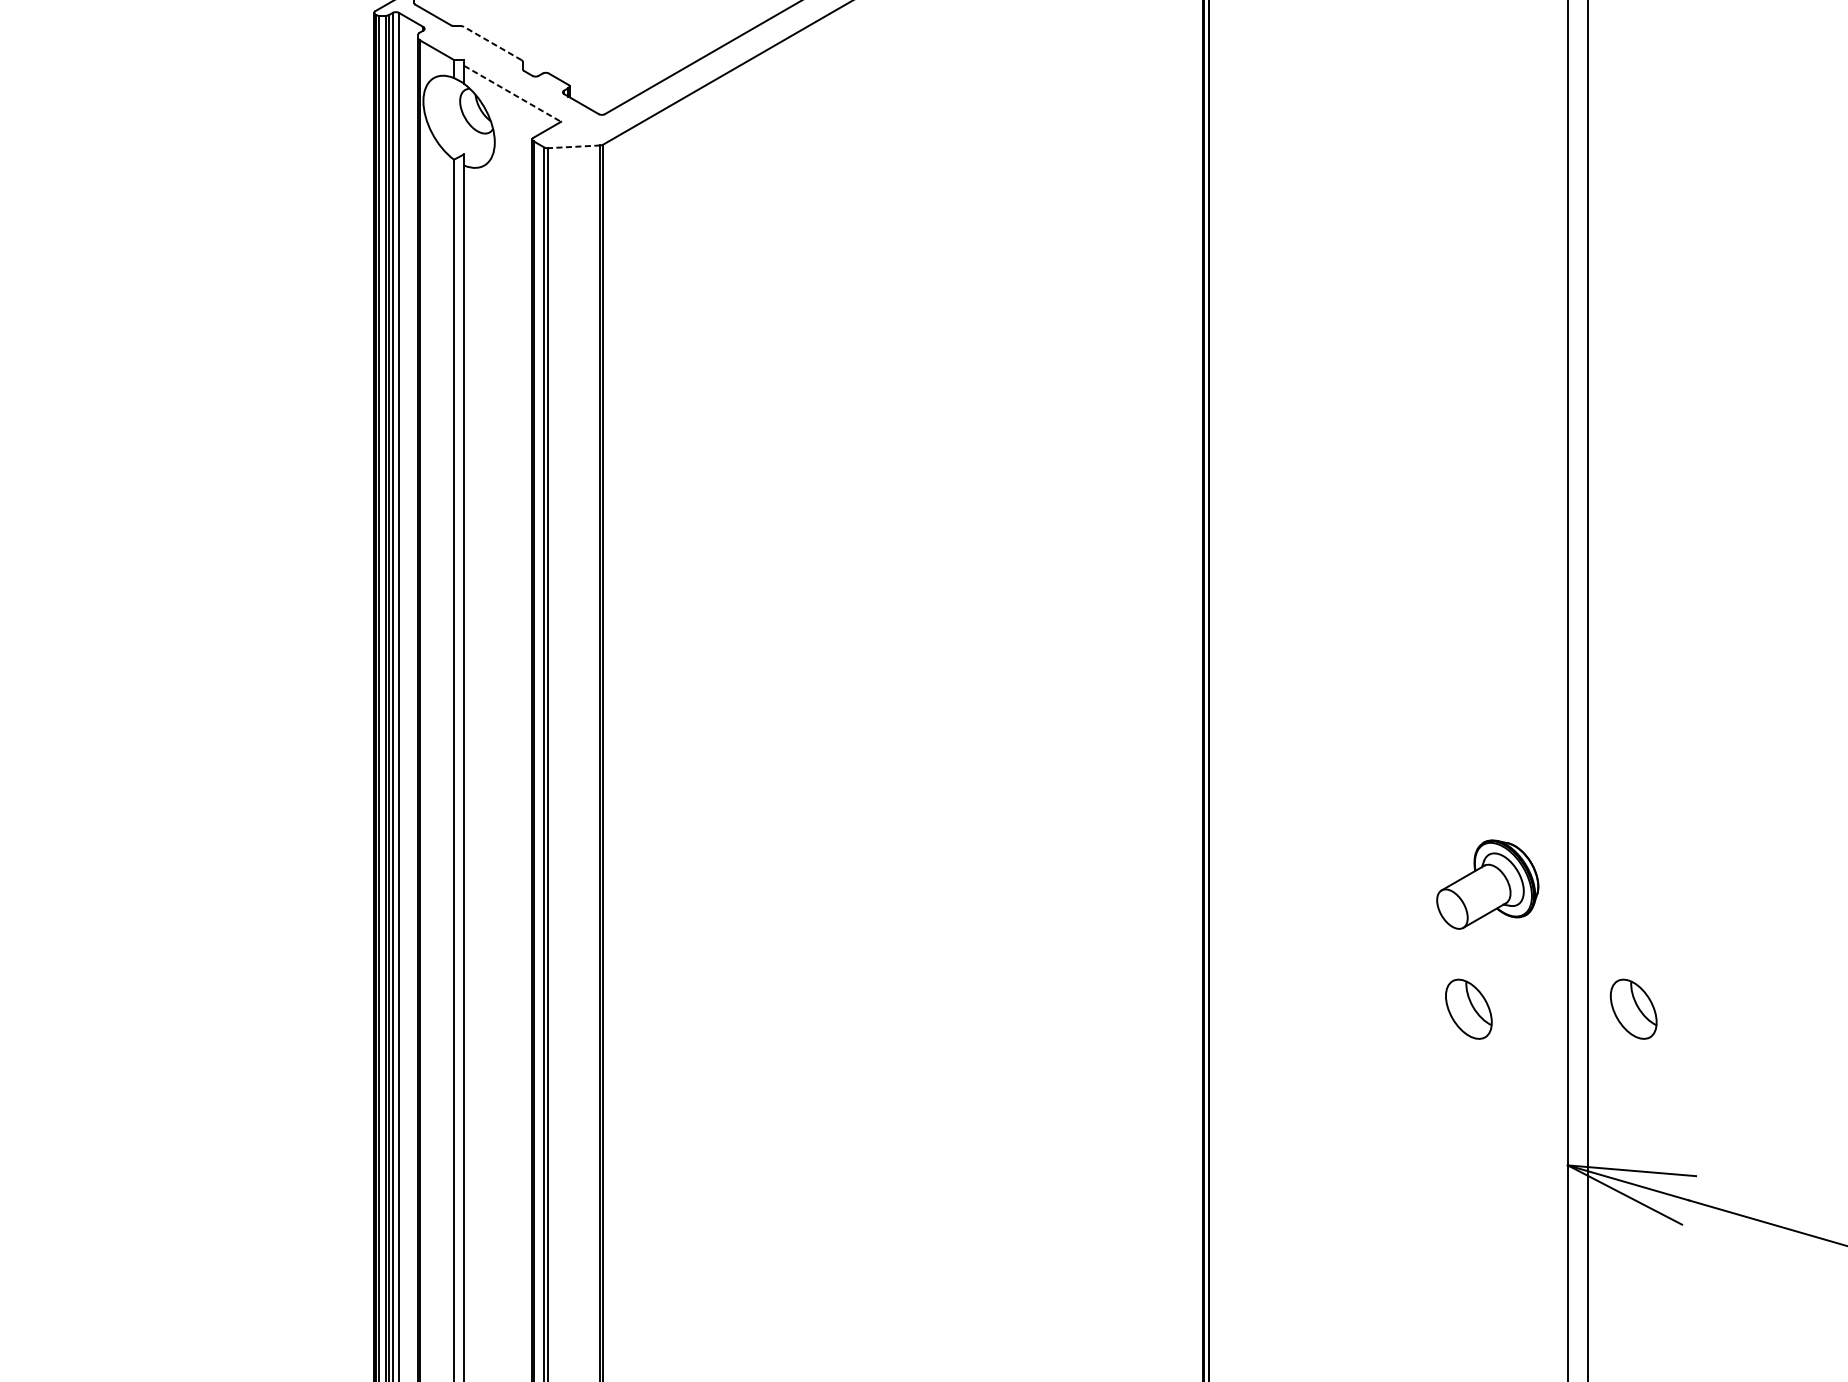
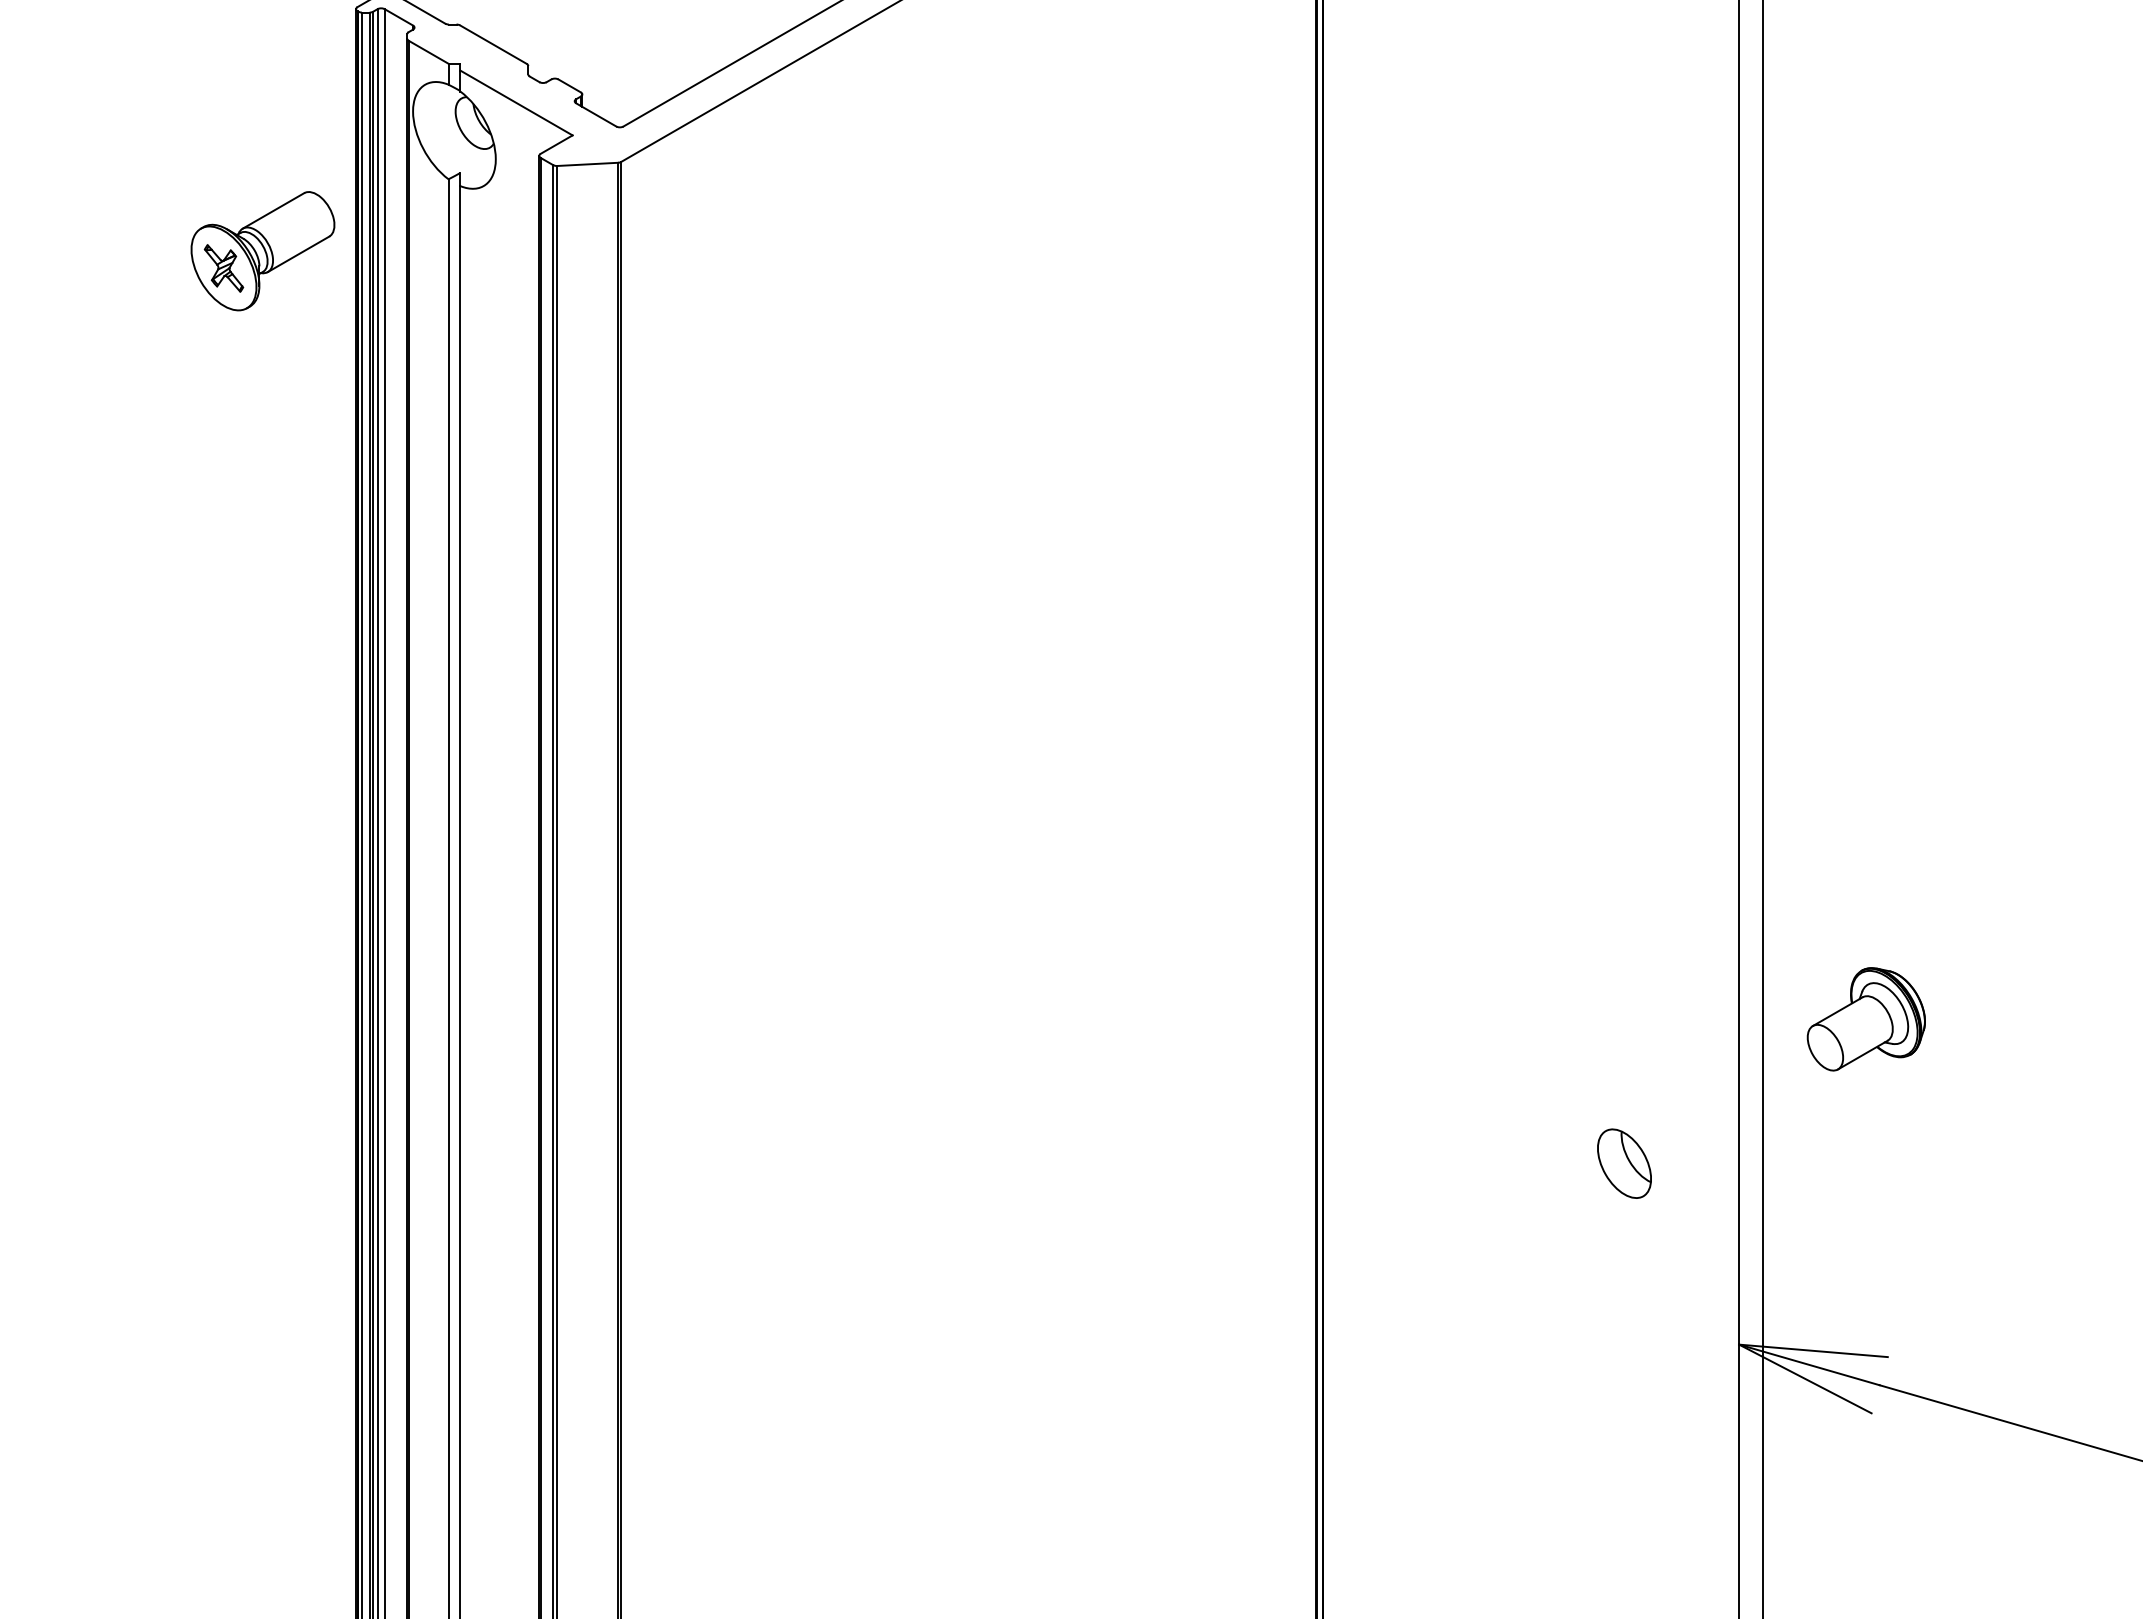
line: (492, 43) -> (493, 44), dashed -> solid
line: (512, 94) -> (516, 103), dashed -> solid
line: (573, 146) -> (587, 164), dashed -> solid
part: (293, 222) -> (262, 251), added
part: (1487, 884) -> (1865, 1019), moved
part: (1633, 1009) -> (1815, 1163), removed

